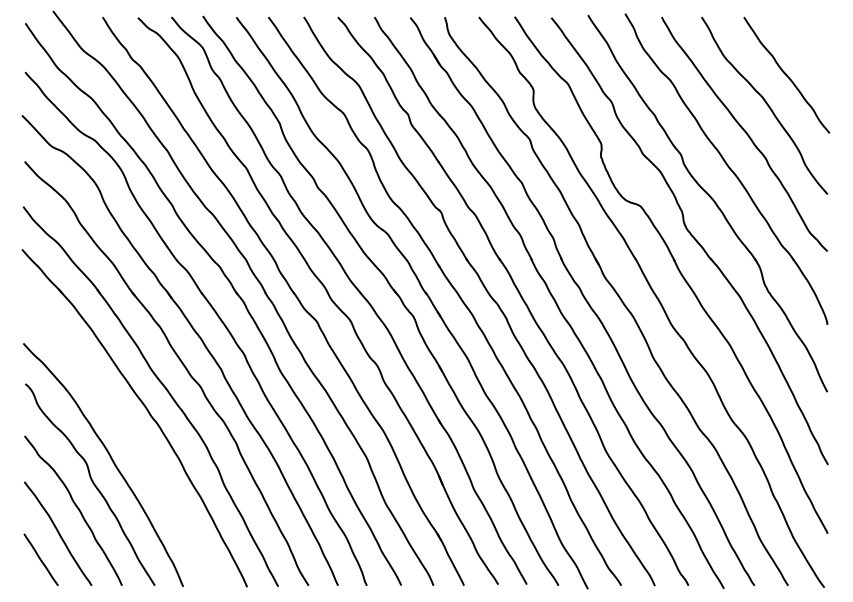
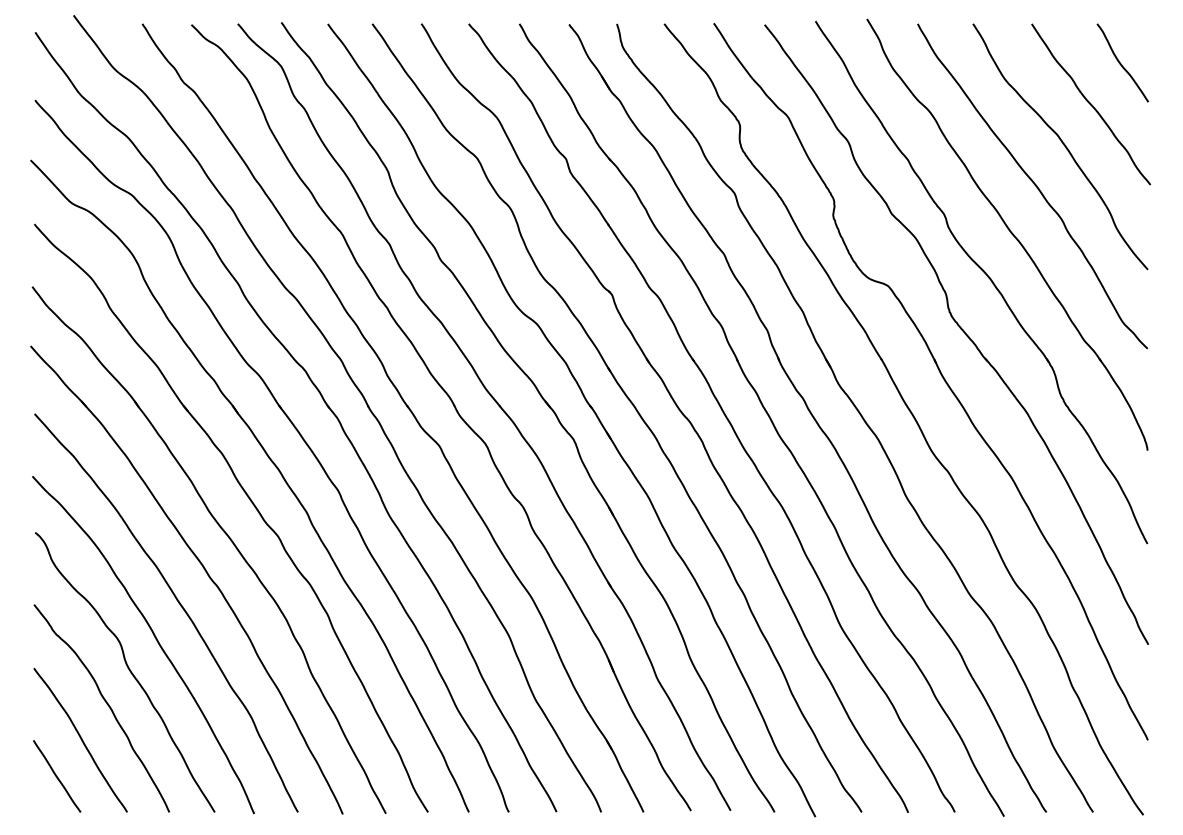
curve: (808, 45) -> (1121, 63), added
curve: (128, 435) -> (178, 603), added

